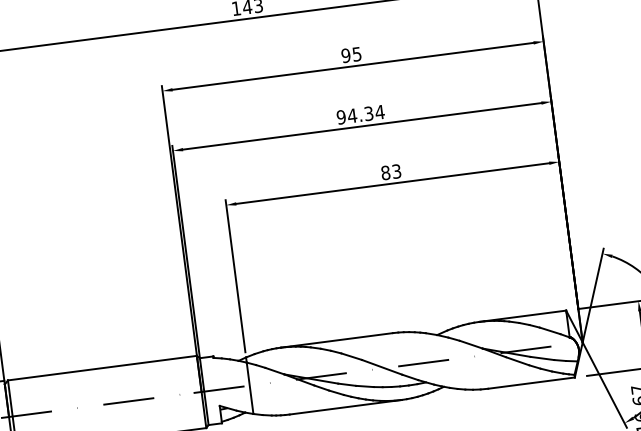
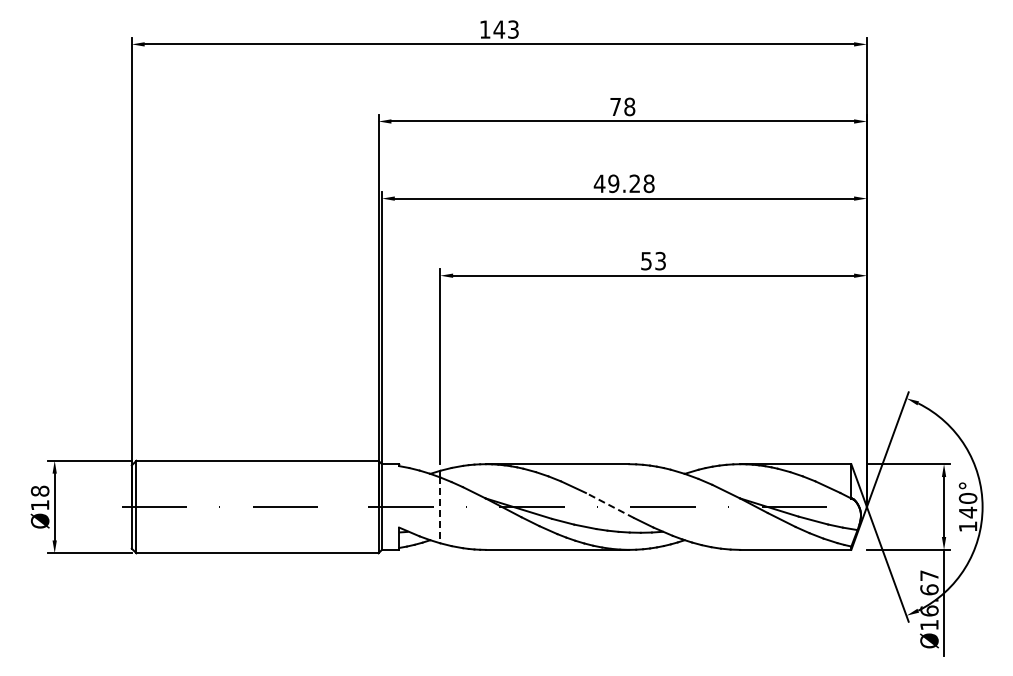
text: (351, 54) -> (622, 106), 95 -> 78
text: (359, 114) -> (623, 183), 94.34 -> 49.28
text: (385, 172) -> (646, 260), 83 -> 53
line: (381, 367) -> (609, 505), solid -> dashed
line: (250, 388) -> (440, 510), solid -> dashed

